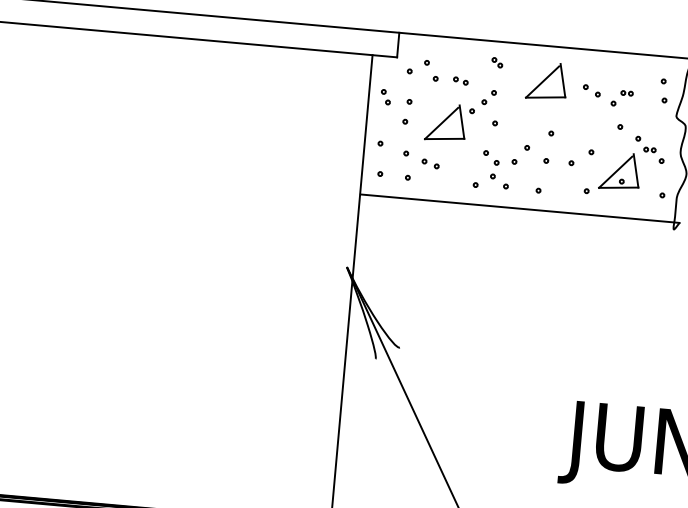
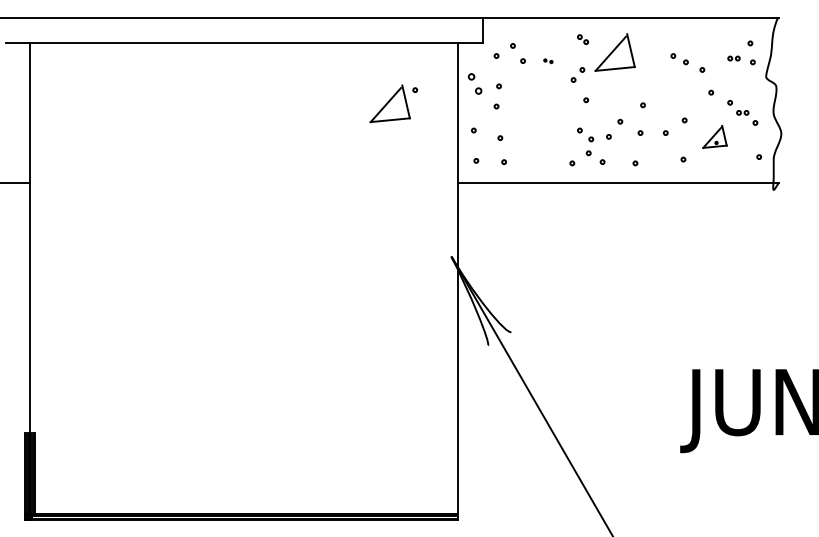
part: (461, 81) -> (548, 61), size x0.6
part: (546, 81) -> (614, 52), moved
part: (626, 93) -> (733, 58), moved
part: (385, 96) -> (474, 83), size x1.4
part: (449, 122) -> (393, 103), moved
part: (430, 164) -> (525, 146), removed
part: (619, 170) -> (714, 136), size x0.6

